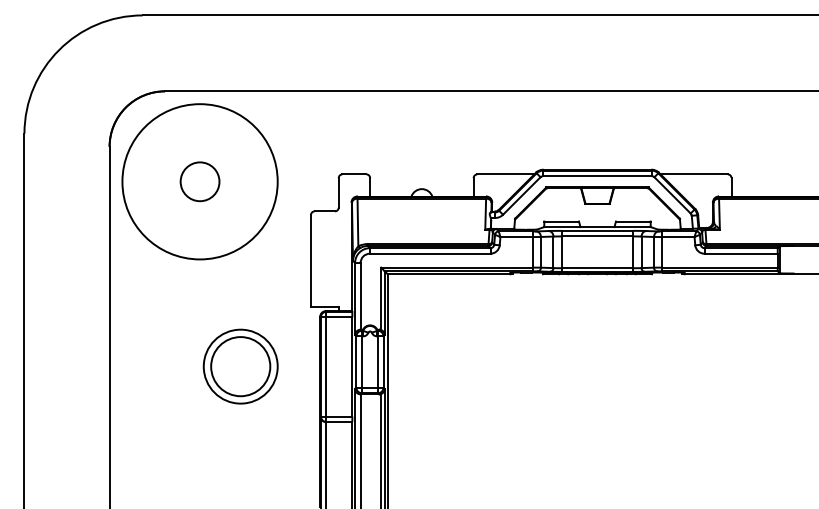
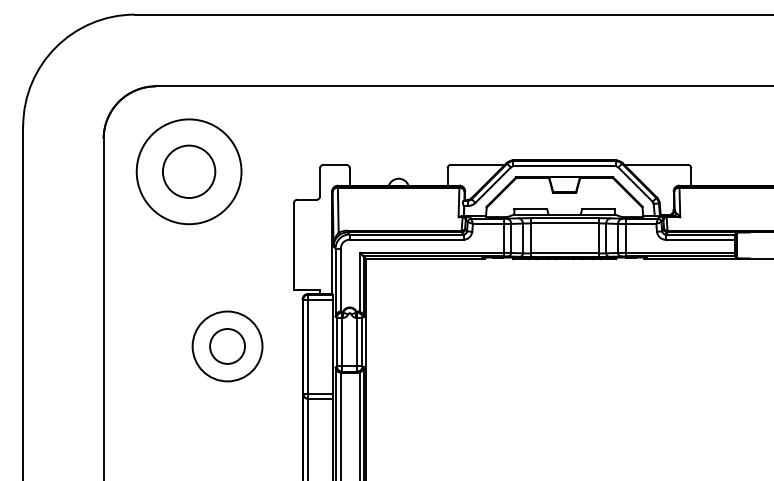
circle: (199, 181) -> (188, 171), size x0.71
circle: (199, 181) -> (188, 171), size x1.43
circle: (240, 366) -> (227, 346), size x0.62

